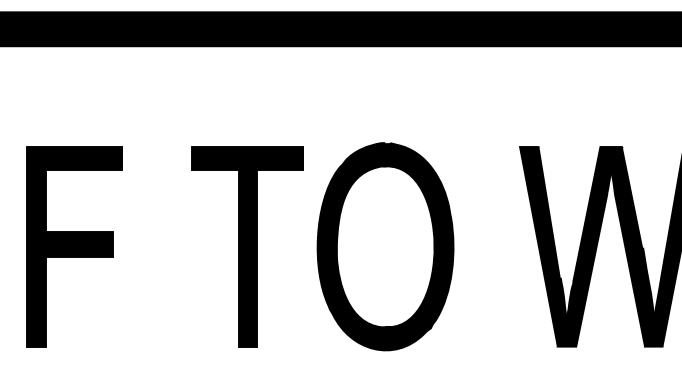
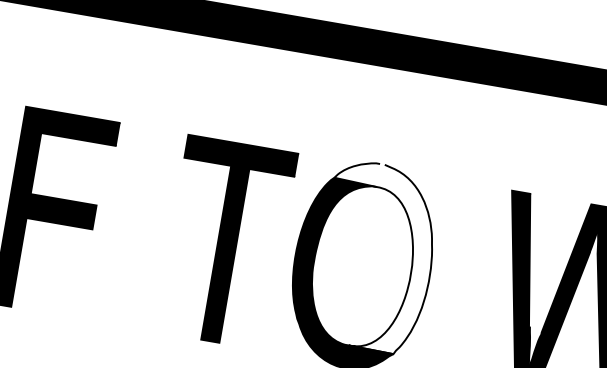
fill: (397, 235) -> (376, 257), removed

